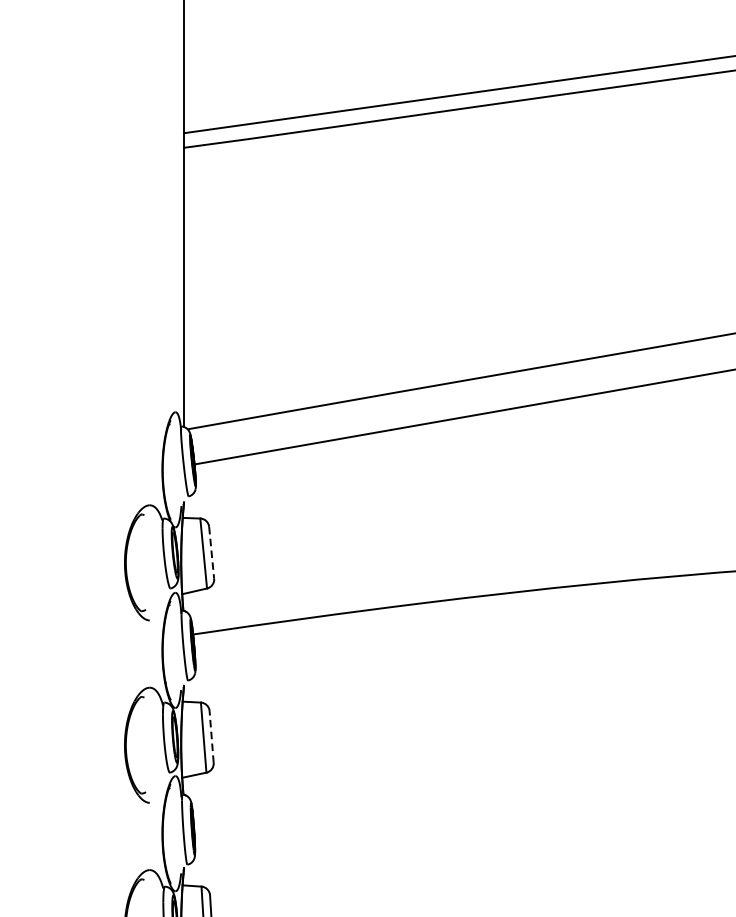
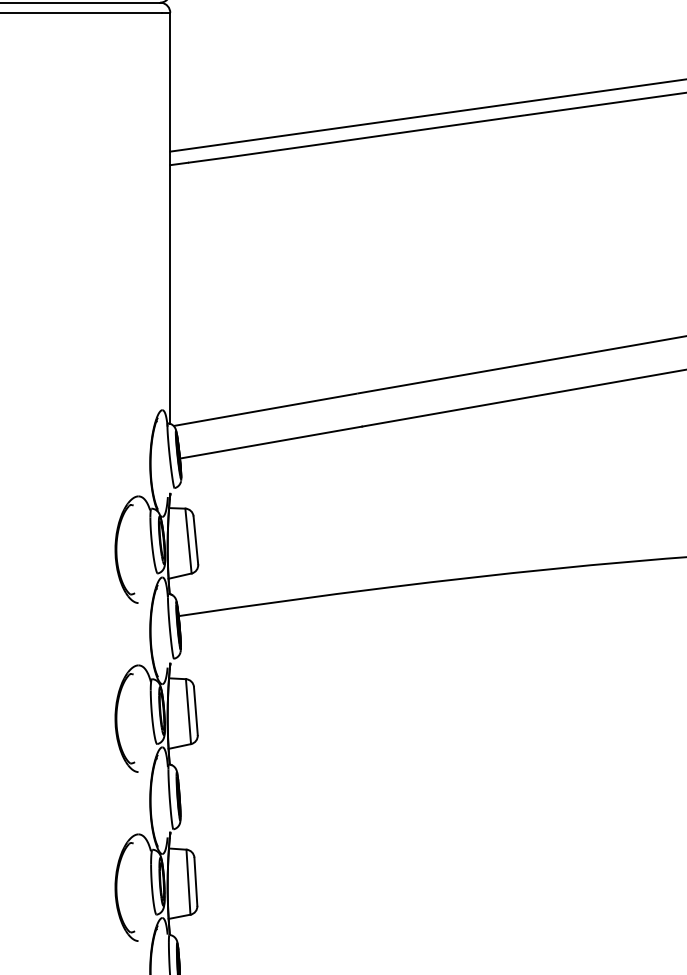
line: (211, 552) -> (195, 540), dashed -> solid
line: (211, 736) -> (195, 710), dashed -> solid

